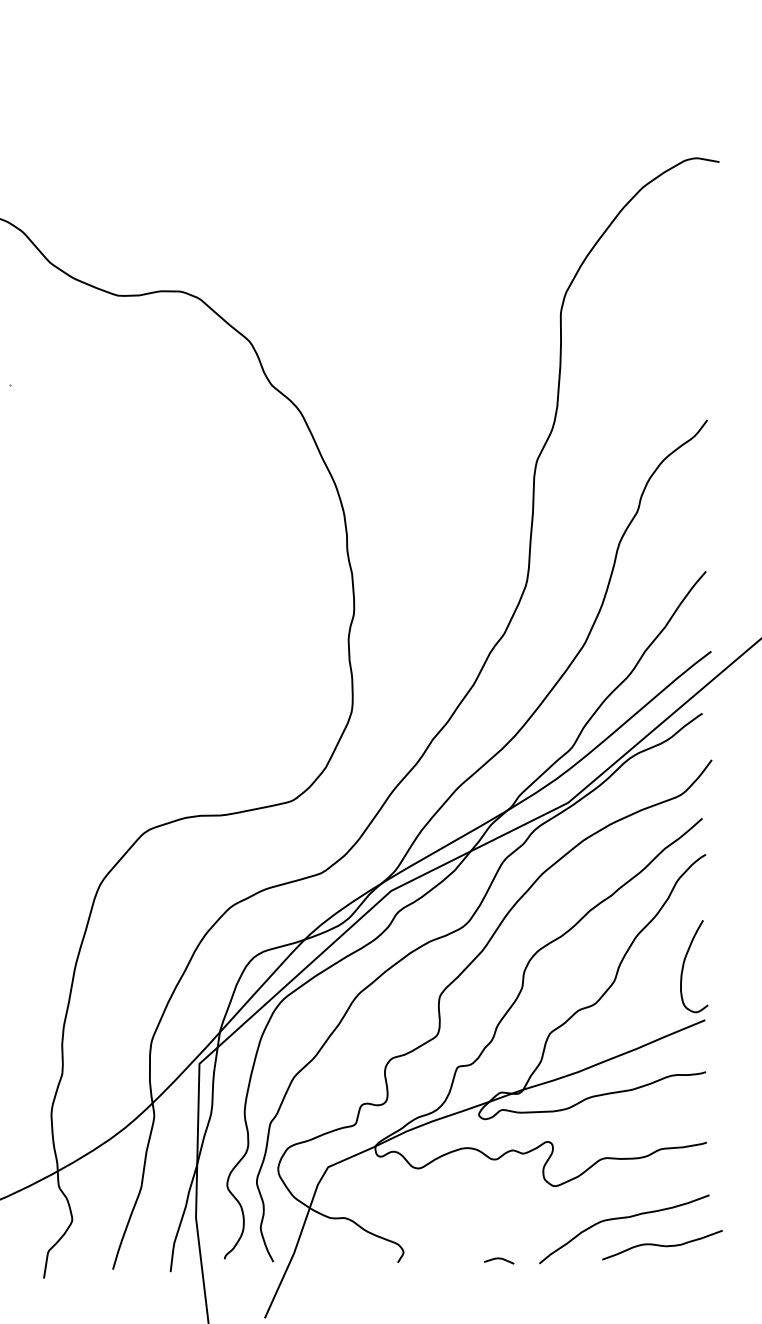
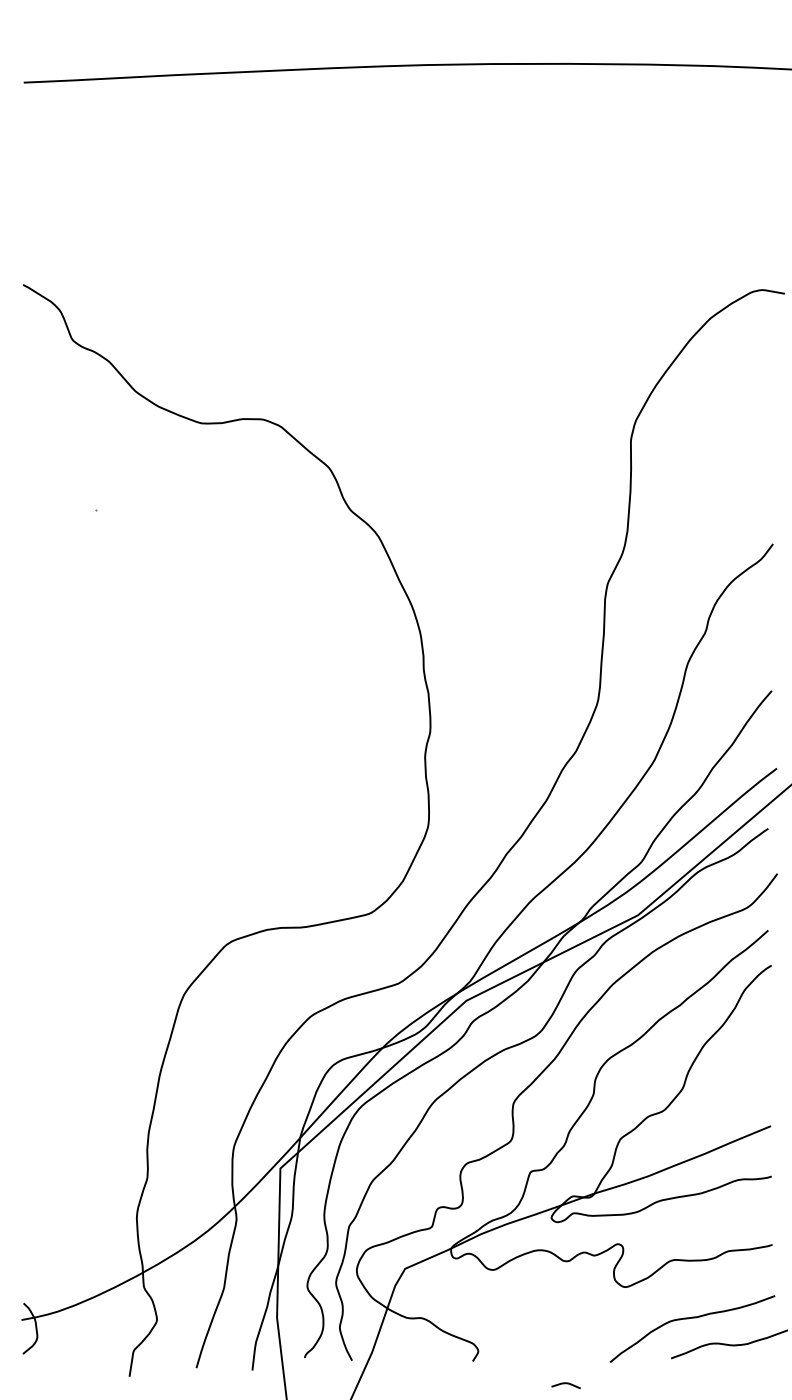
curve: (685, 962) -> (751, 1070), removed
curve: (498, 1259) -> (565, 1384), moved

